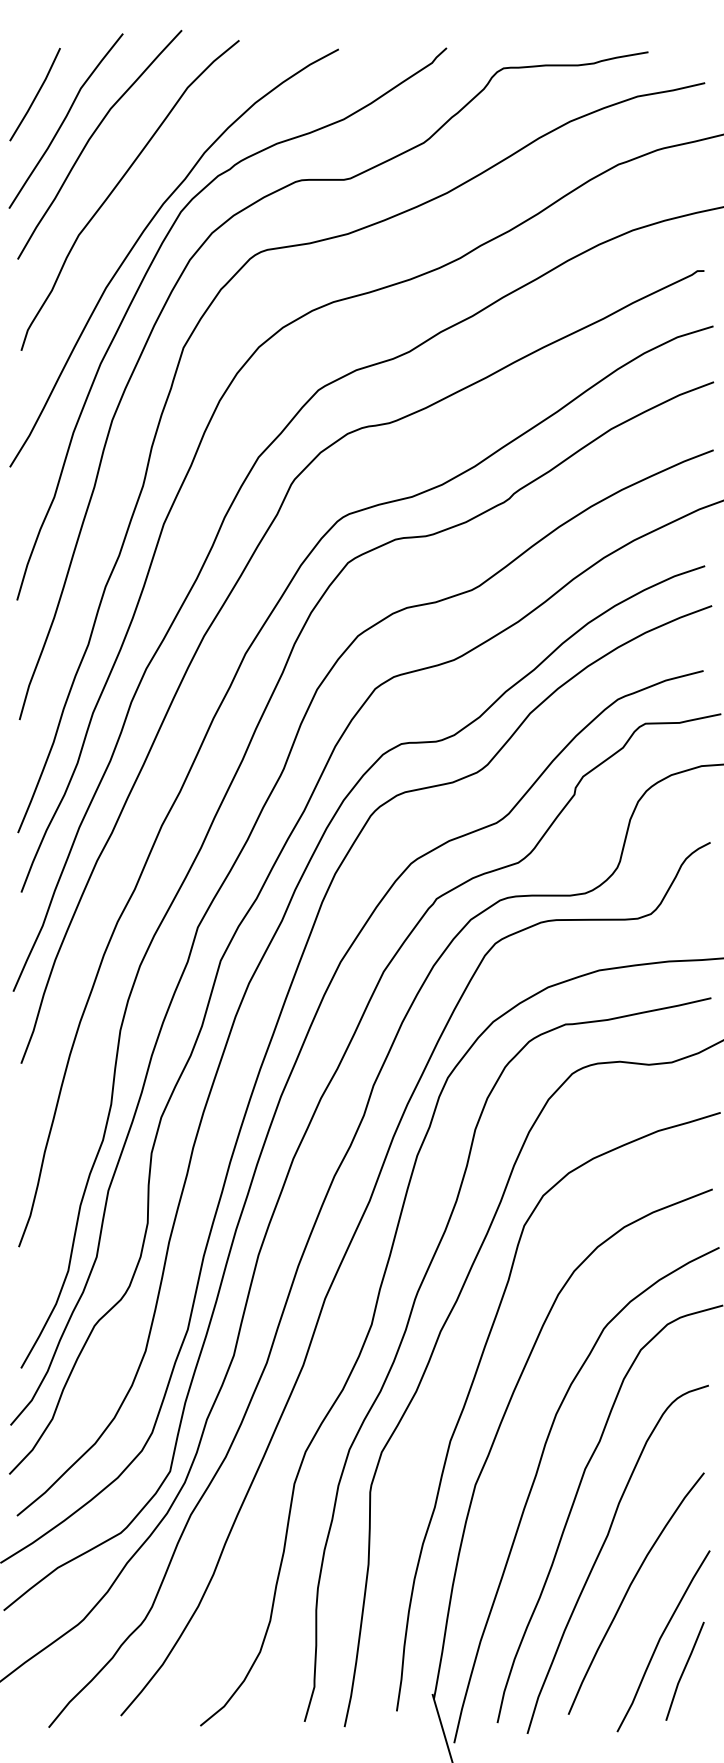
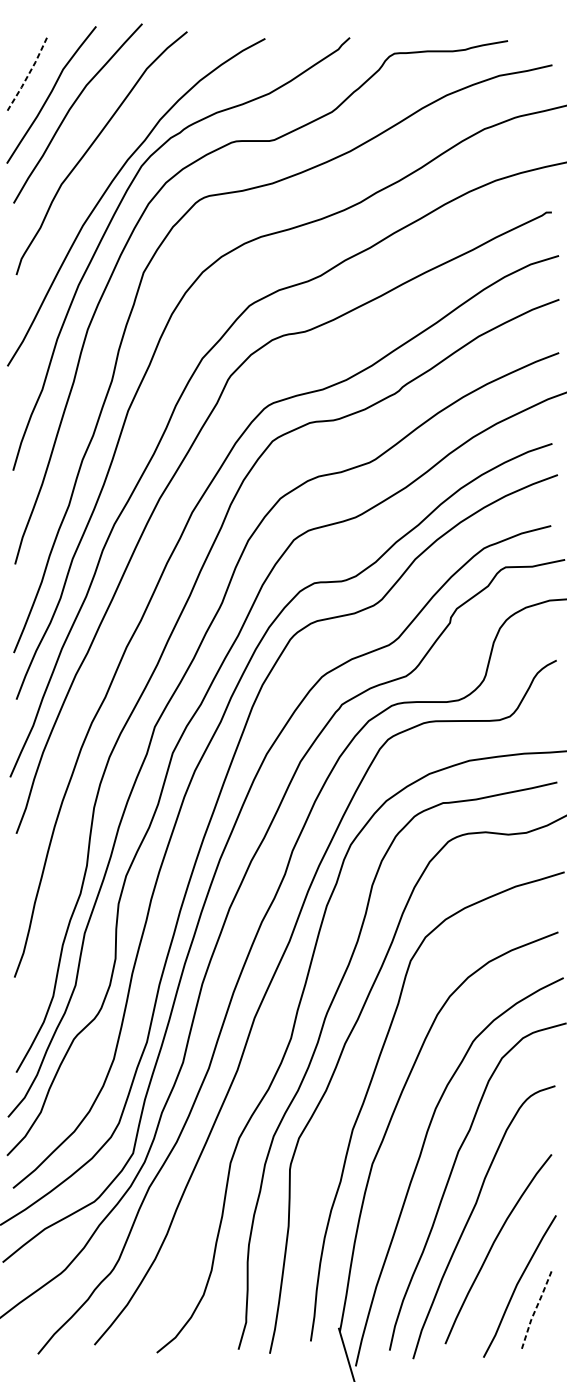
line: (36, 95) -> (28, 74), solid -> dashed
line: (683, 1670) -> (535, 1309), solid -> dashed

